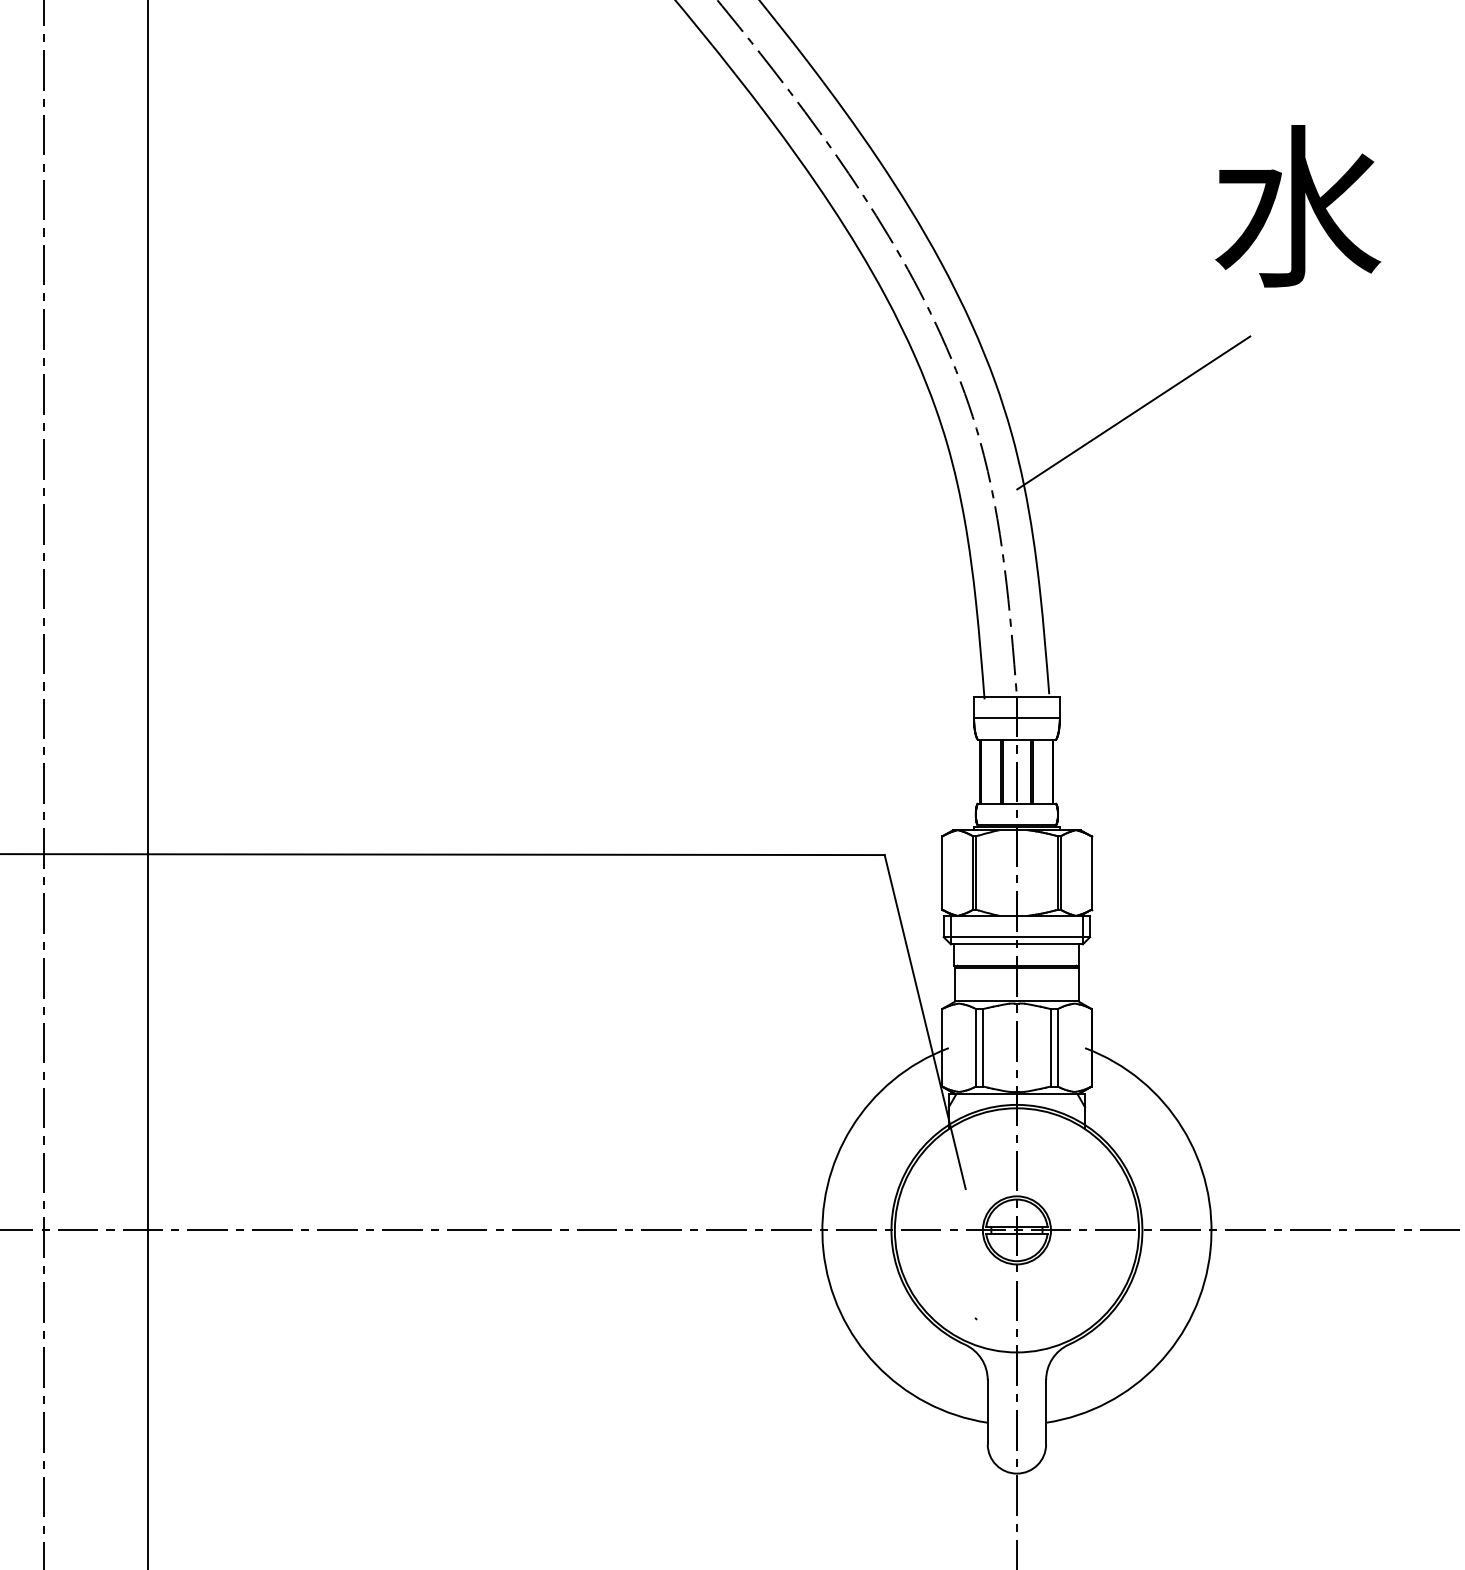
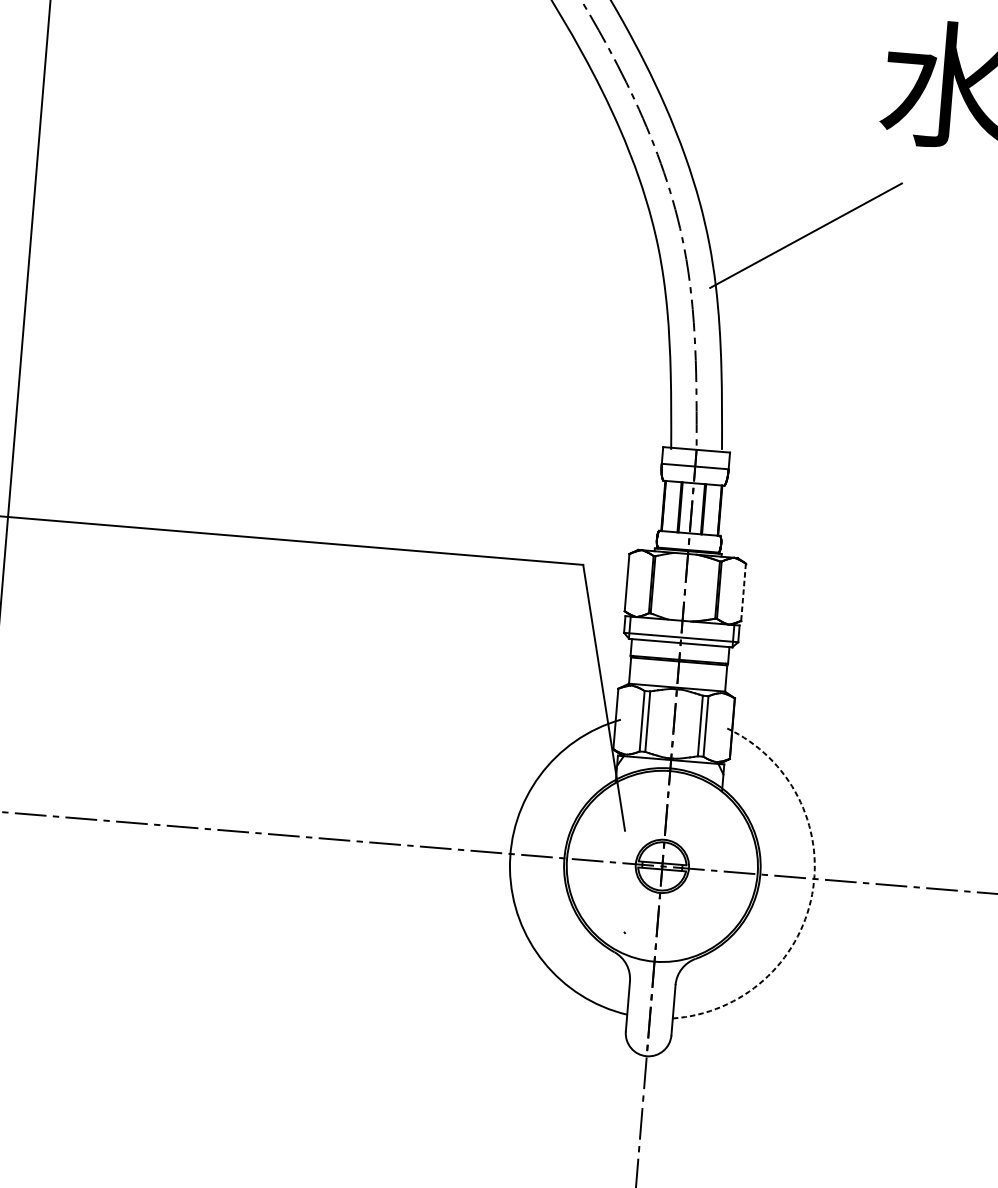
line: (1091, 873) -> (743, 592), solid -> dashed
arc: (1210, 1250) -> (812, 894), solid -> dashed

